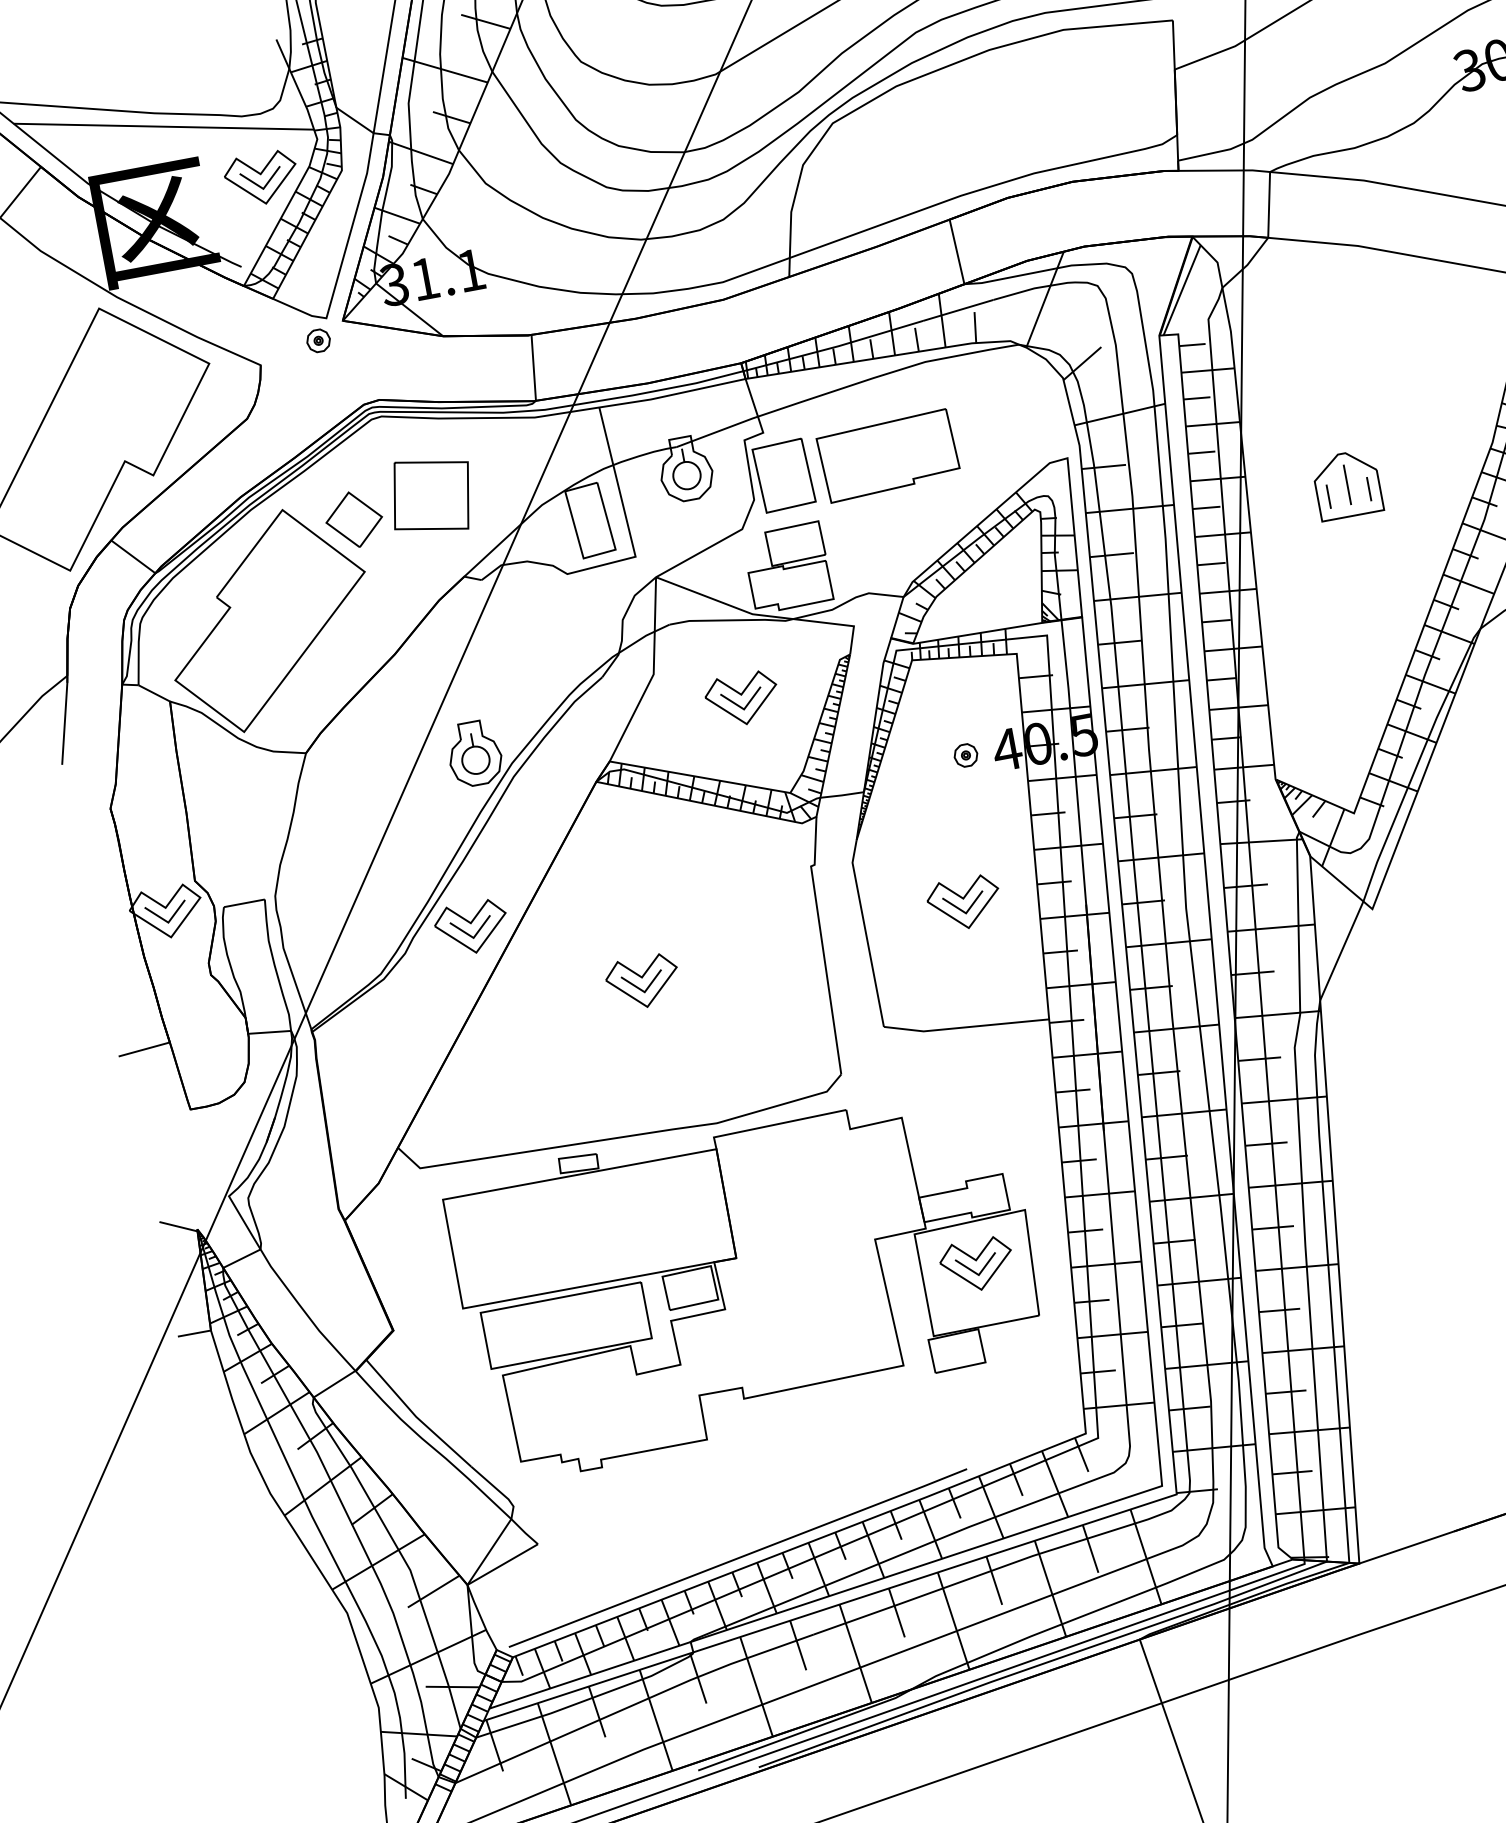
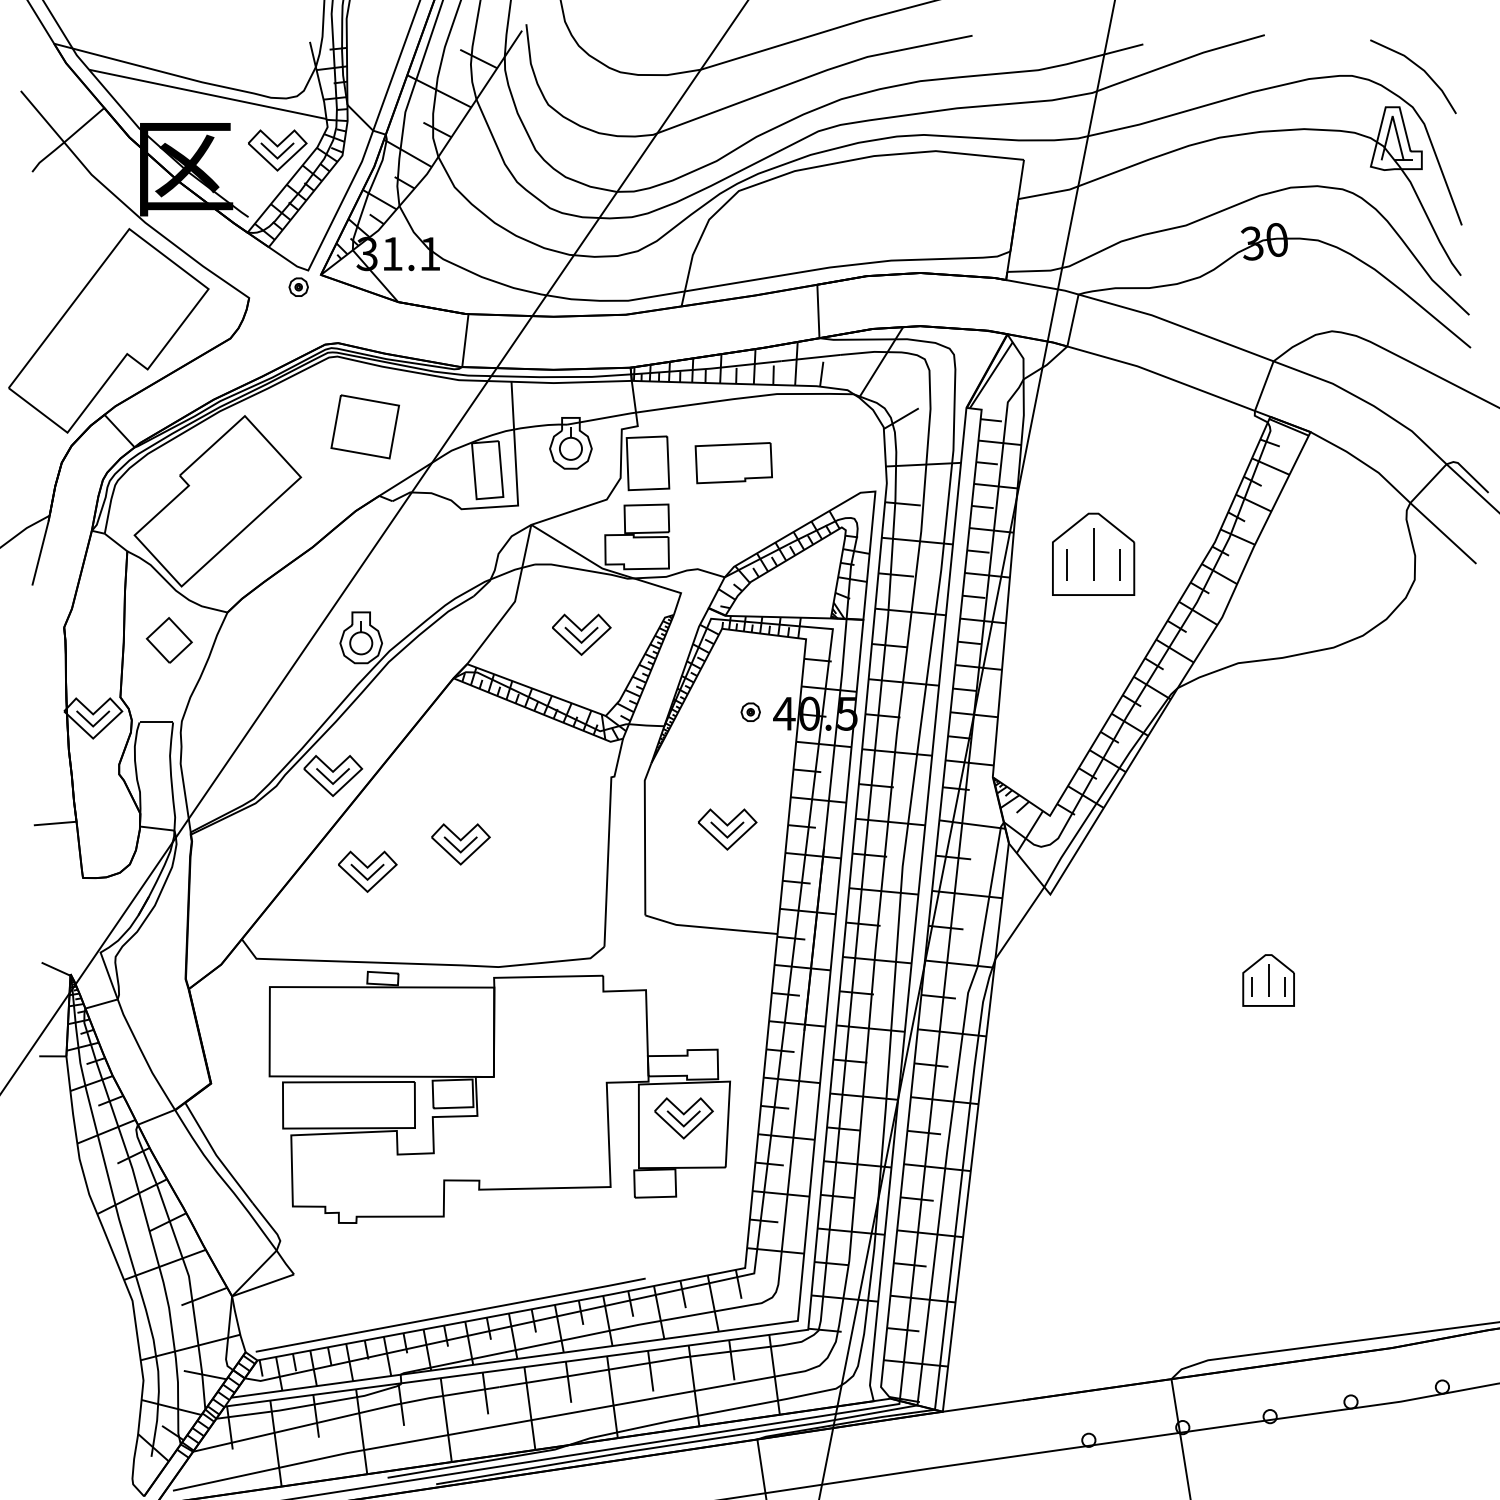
part: (888, 455) -> (733, 462), size x0.7
part: (1347, 483) -> (1093, 553), size x1.6
part: (353, 520) -> (168, 640), moved
part: (535, 1036) -> (367, 871), added

